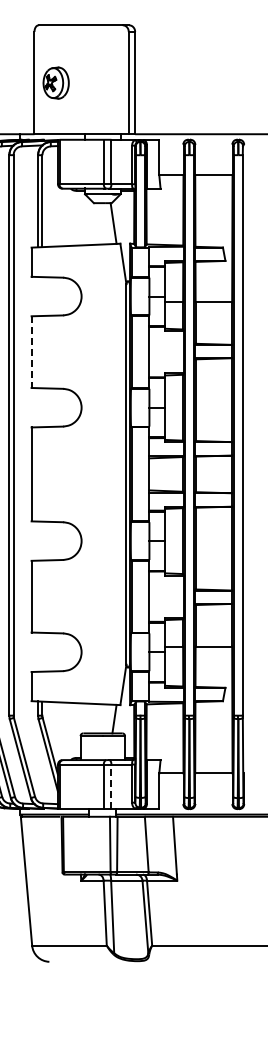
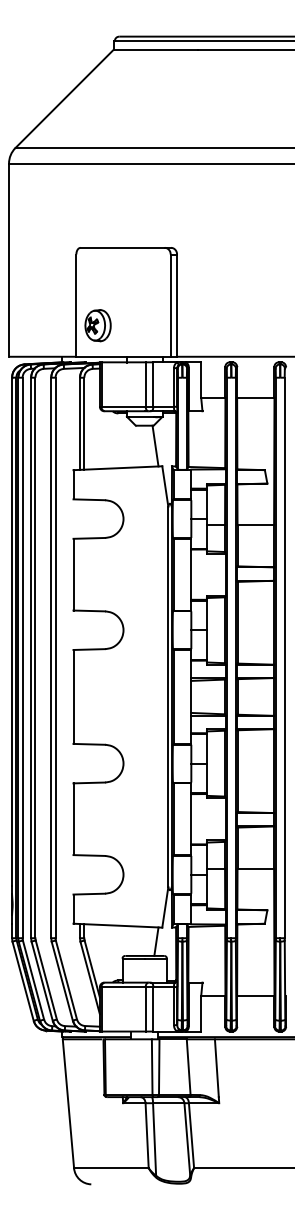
part: (55, 82) -> (97, 325), moved
line: (31, 351) -> (73, 574), dashed -> solid
line: (111, 785) -> (153, 1008), dashed -> solid

